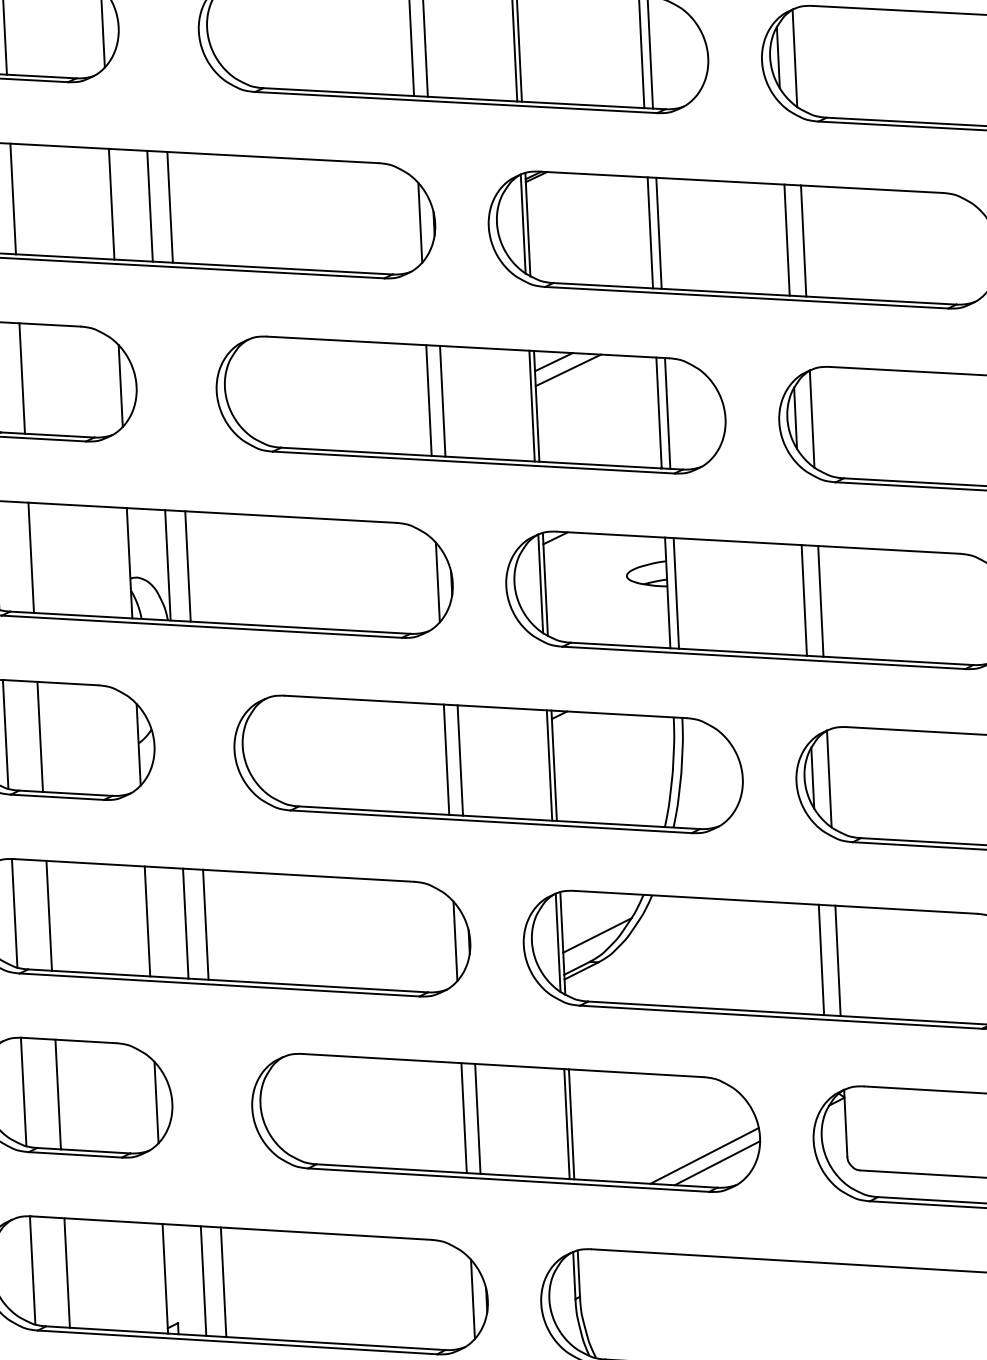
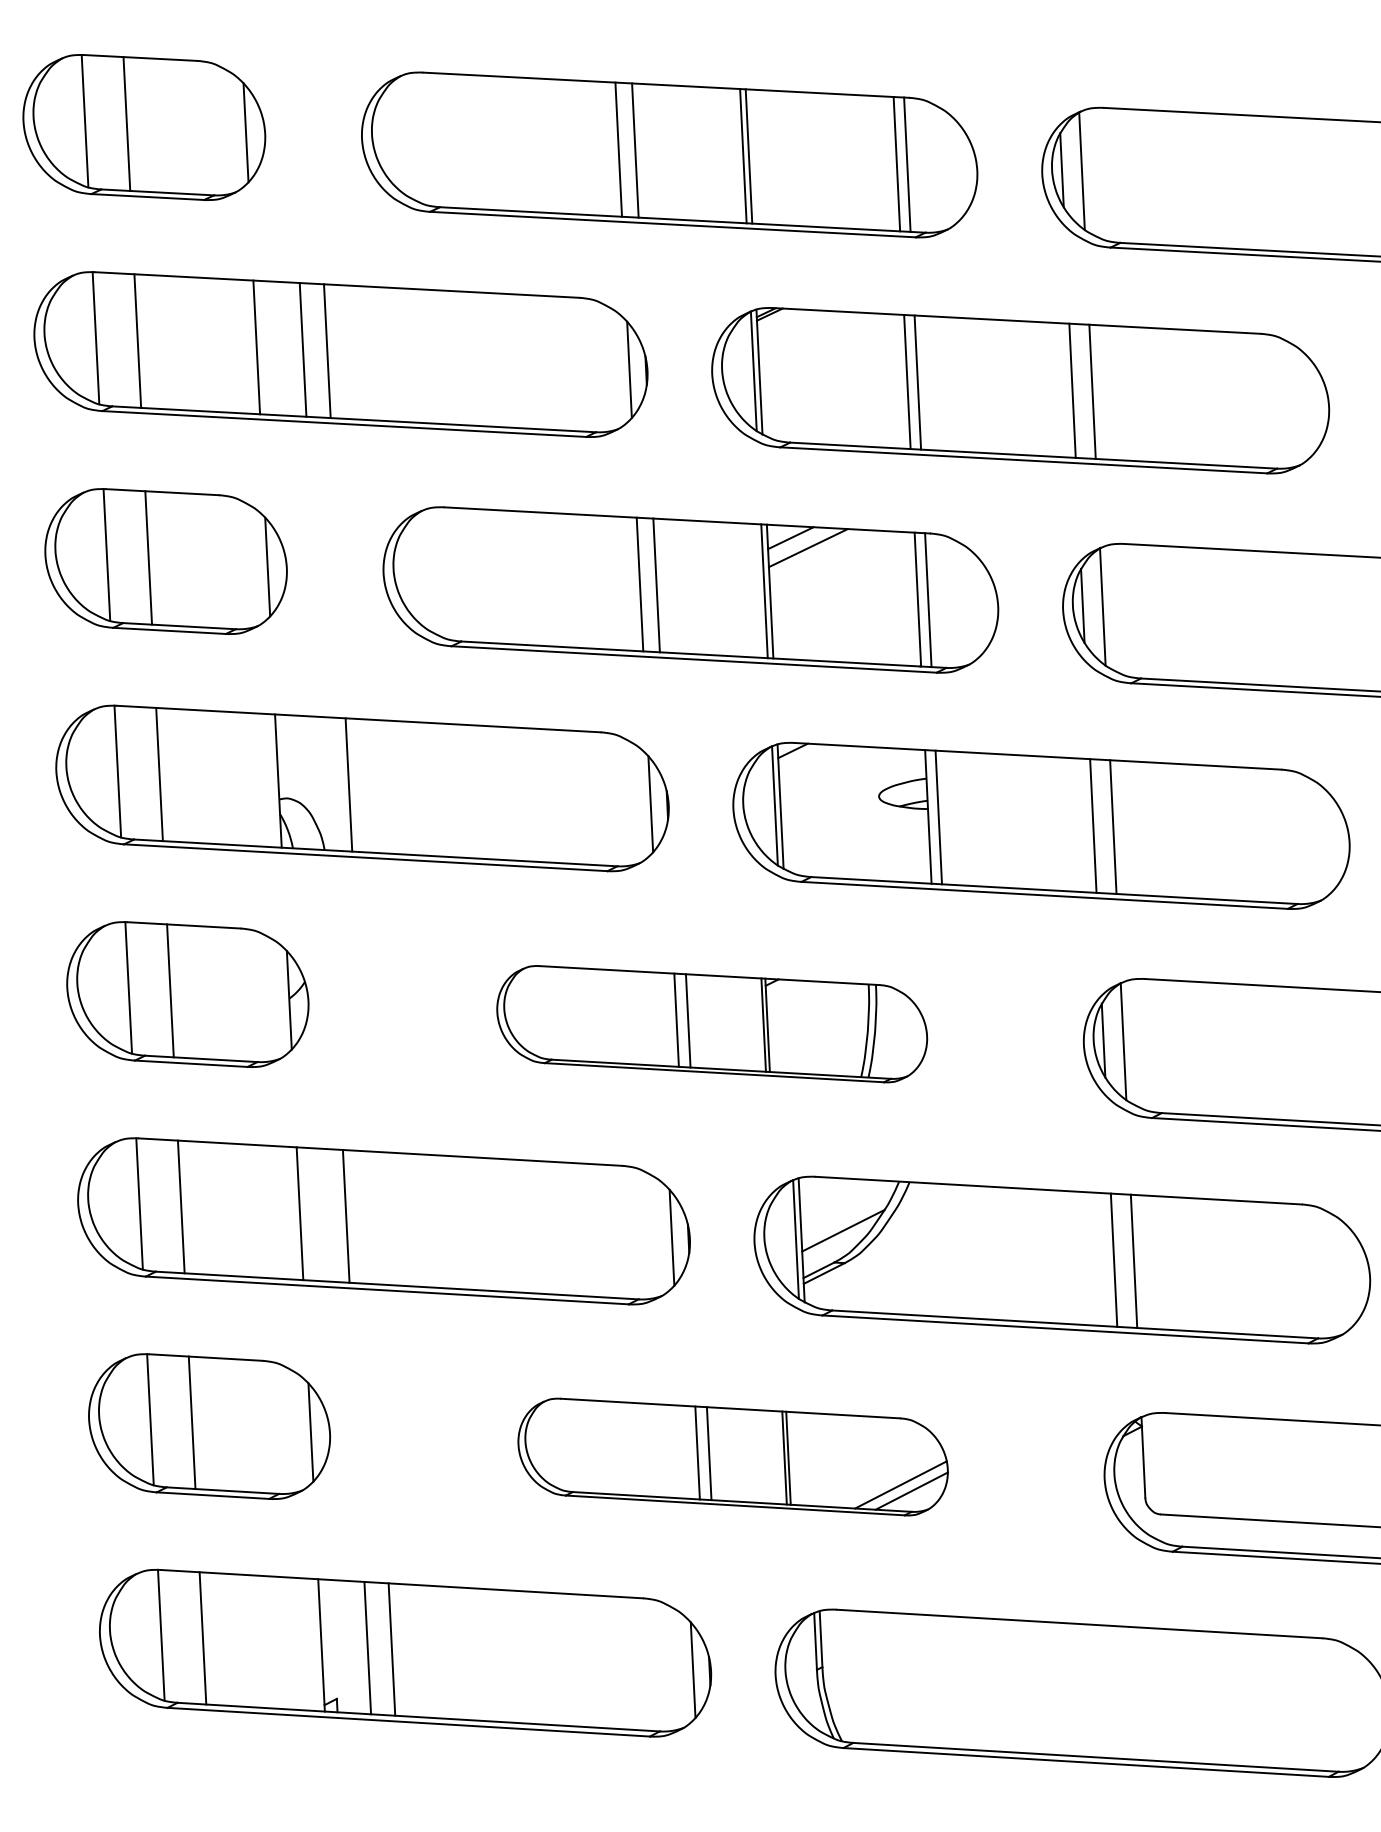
line: (167, 565) -> (324, 783), removed
part: (489, 764) -> (712, 1024), size x0.7
line: (205, 924) -> (370, 1217), removed
part: (505, 1122) -> (732, 1456), size x0.7

